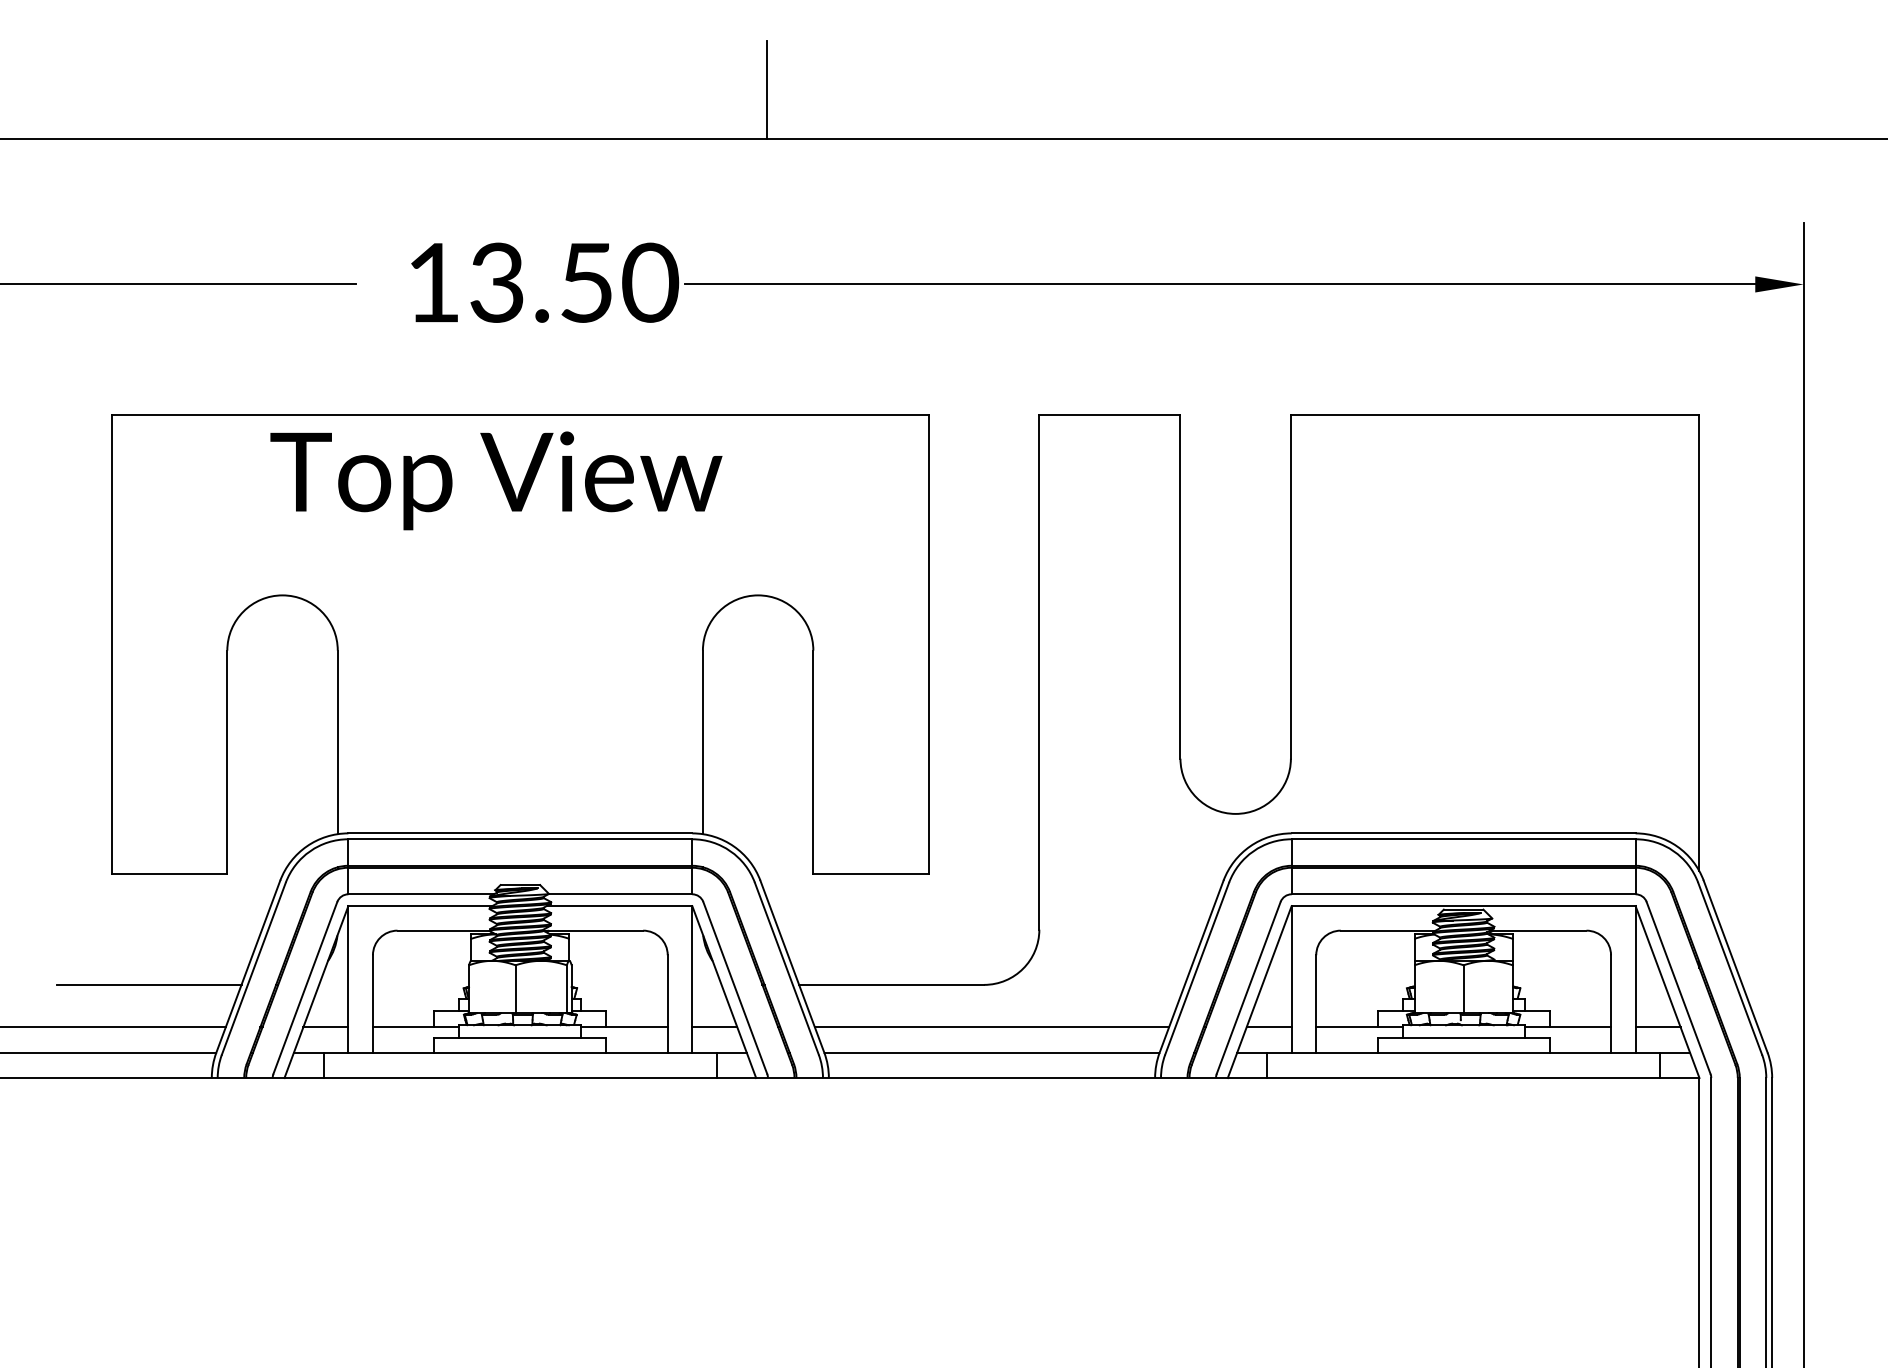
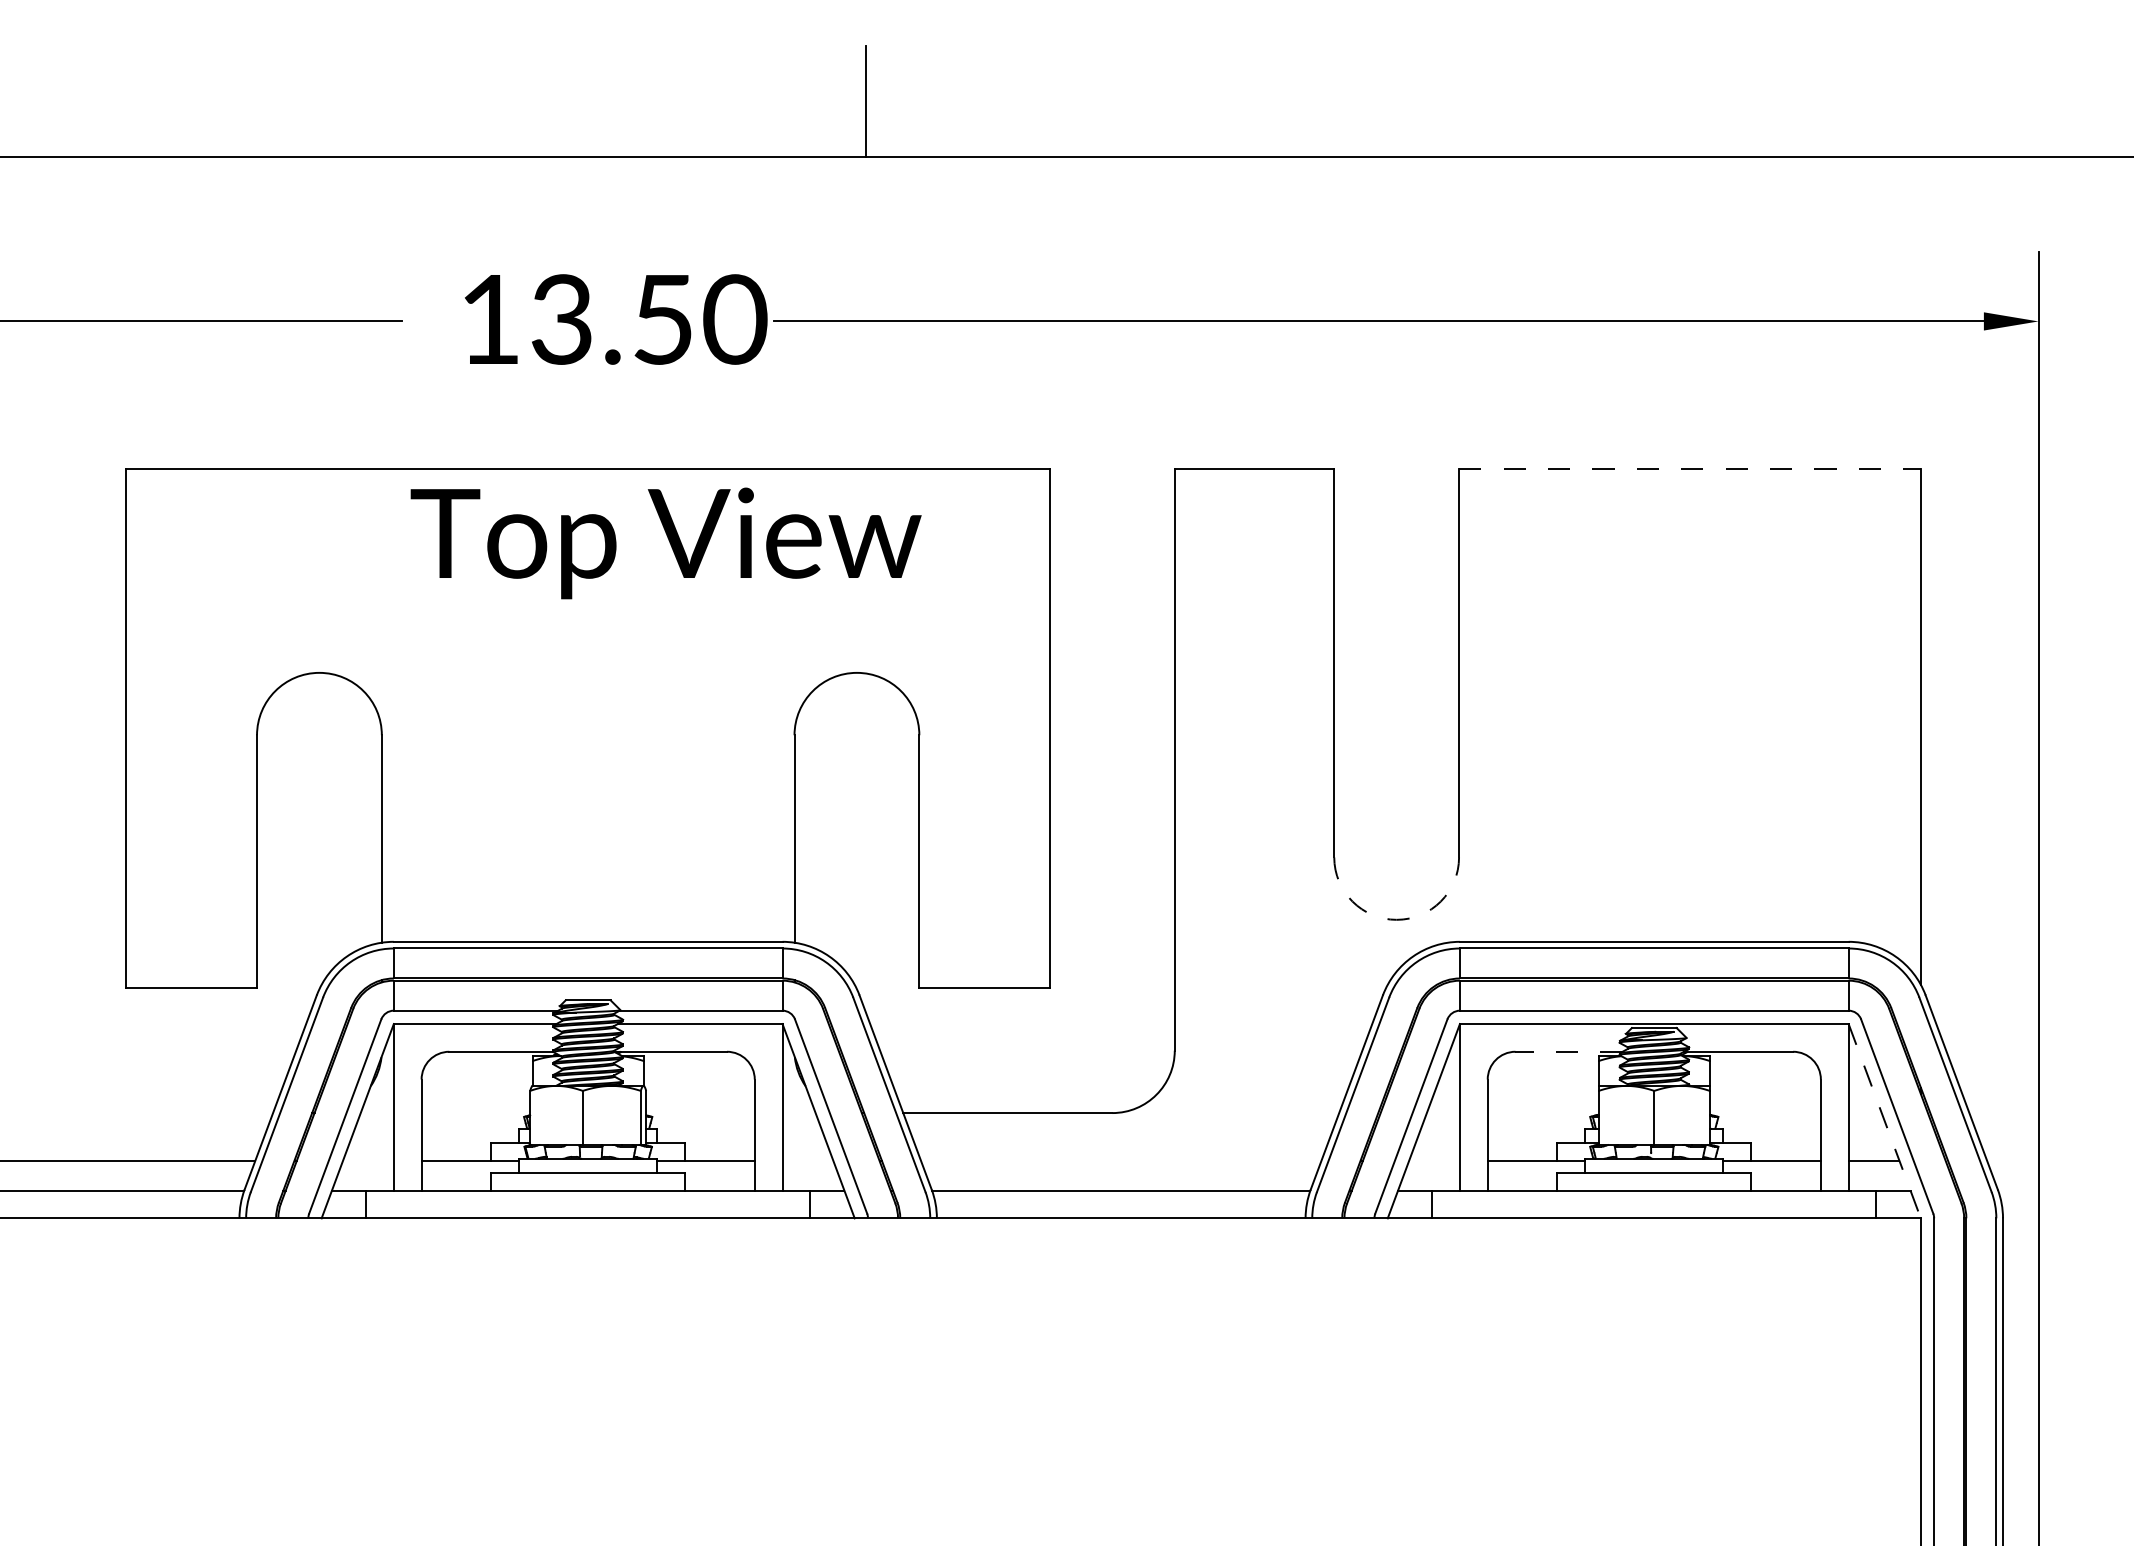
line: (1494, 414) -> (1689, 468), solid -> dashed
text: (495, 480) -> (665, 543), moved
arc: (1235, 813) -> (1396, 919), solid -> dashed
line: (1388, 930) -> (1569, 1051), solid -> dashed
line: (149, 985) -> (168, 1113), removed
line: (1667, 992) -> (1884, 1121), solid -> dashed
line: (325, 1026) -> (368, 1160), removed
line: (714, 1026) -> (807, 1160), removed
line: (991, 1026) -> (1120, 1160), removed
line: (1269, 1026) -> (1434, 1160), removed

